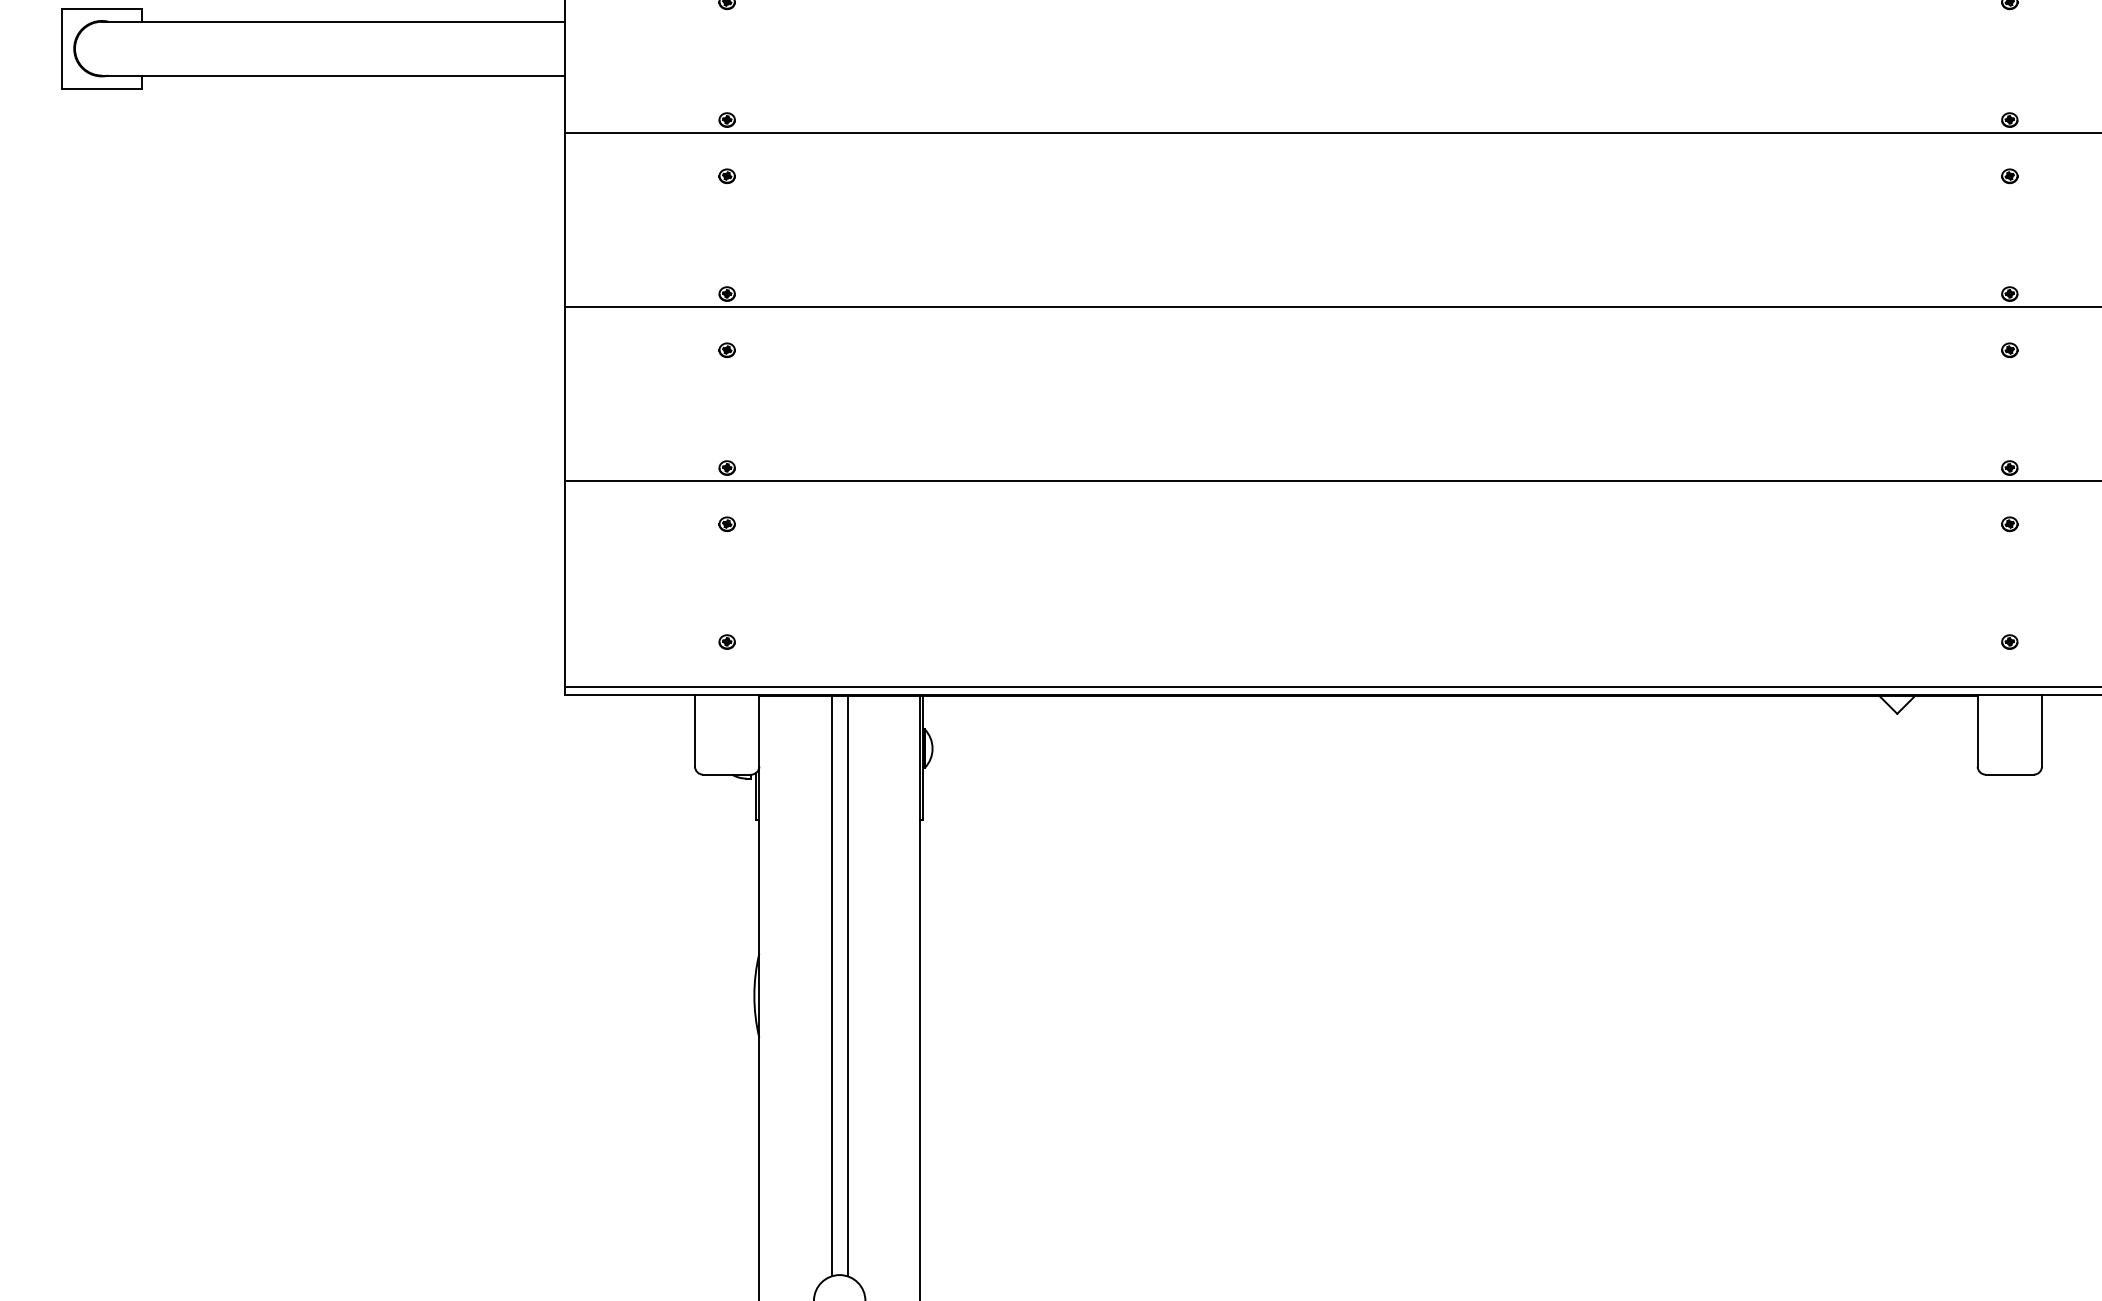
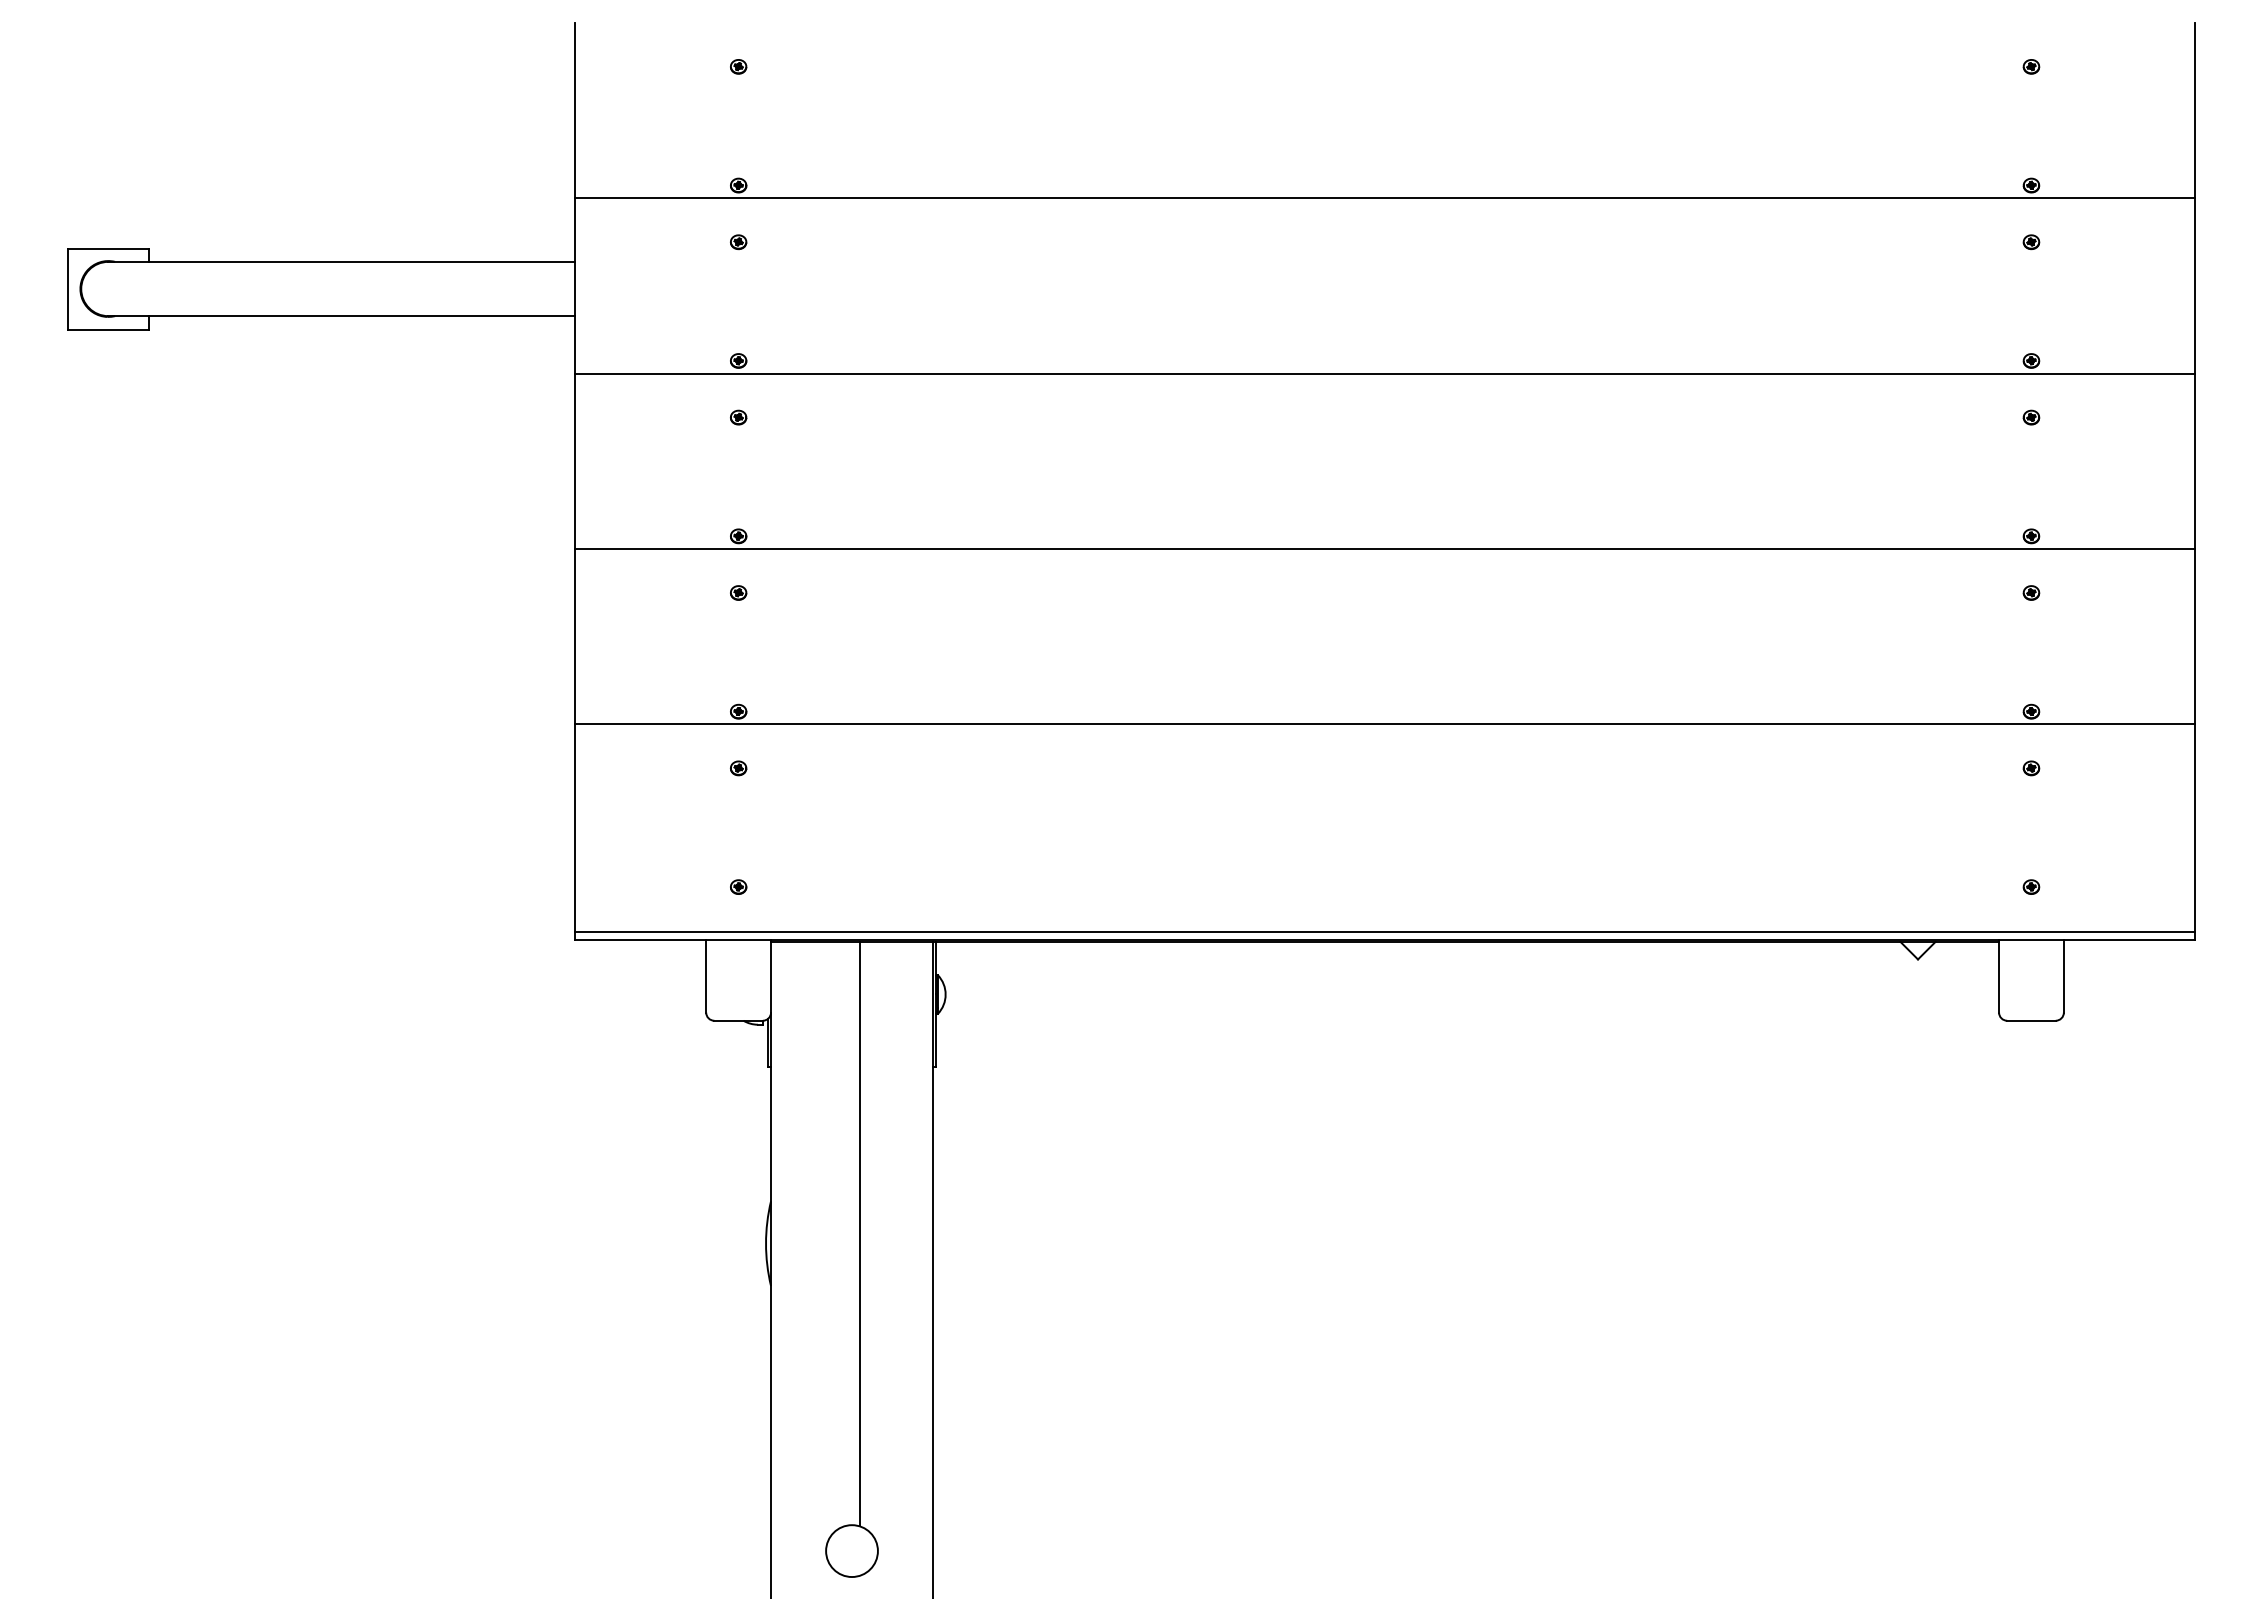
line: (831, 985) -> (843, 1233), removed

